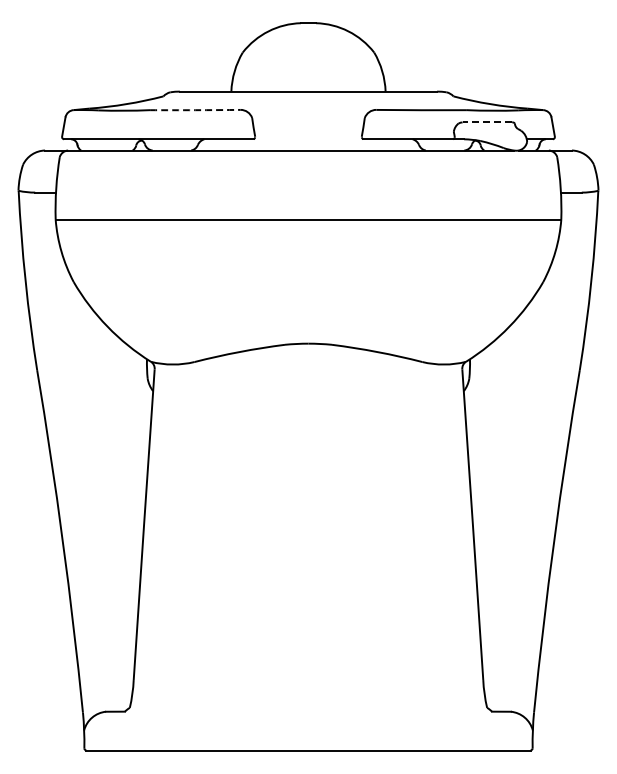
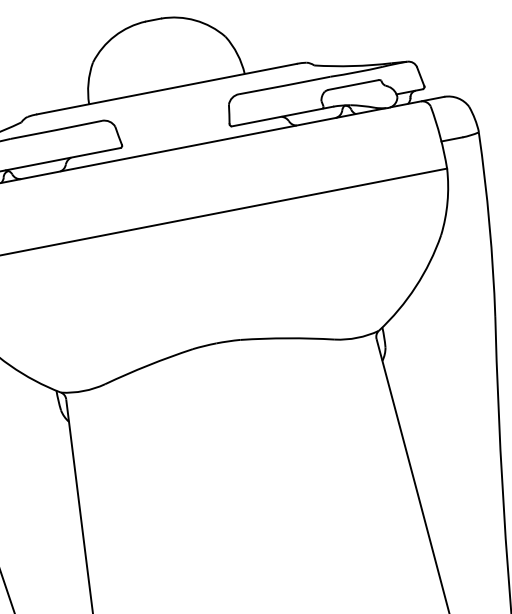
arc: (195, 110) -> (56, 130), dashed -> solid
line: (487, 122) -> (353, 85), dashed -> solid

